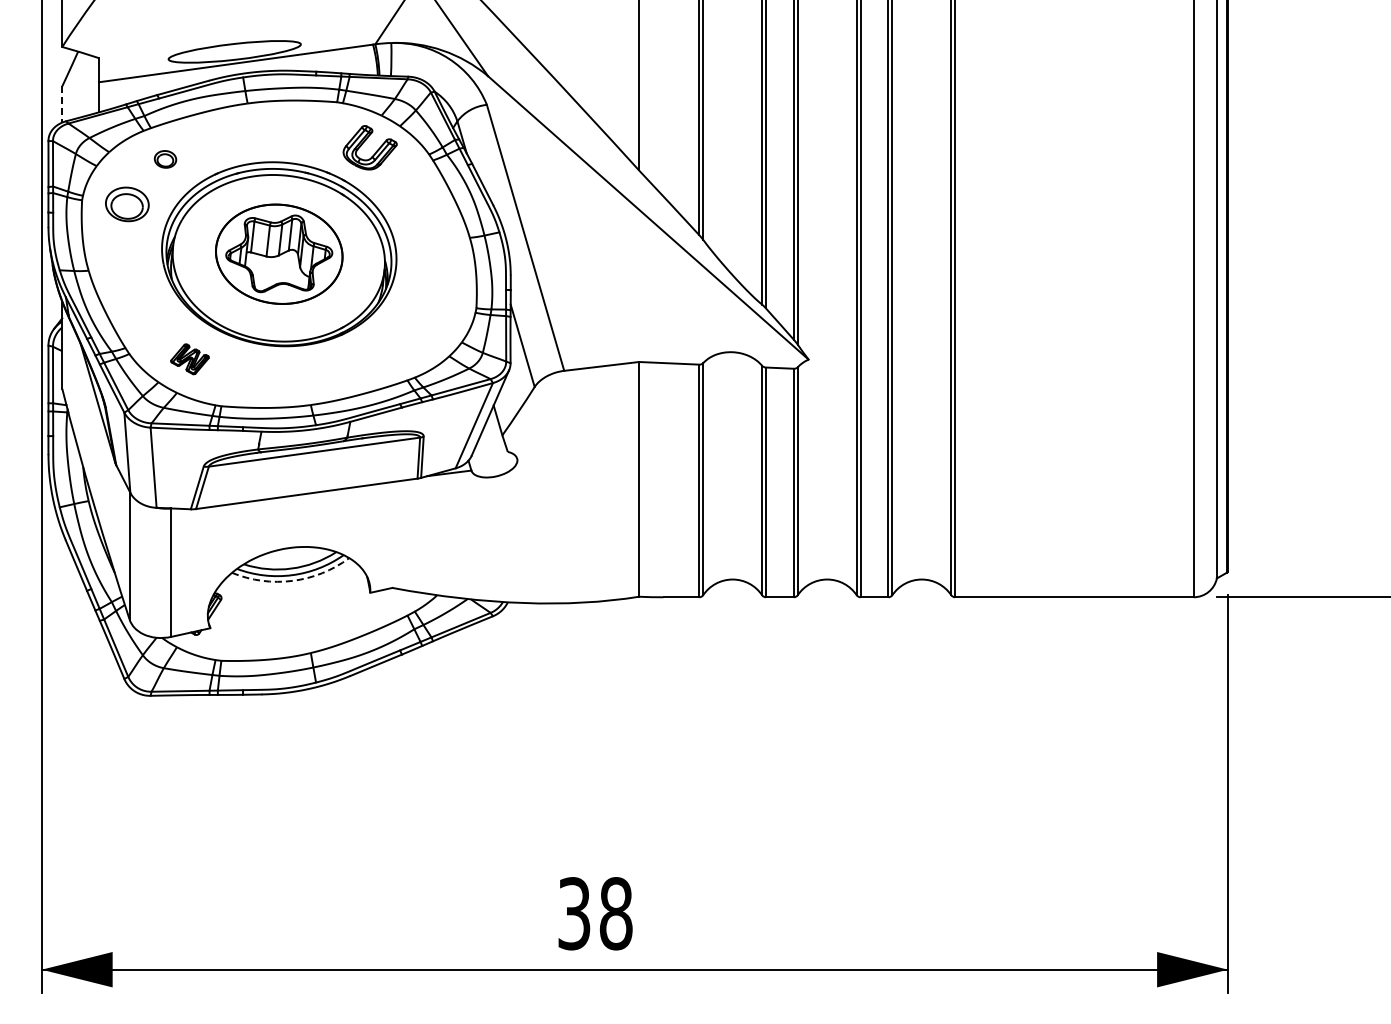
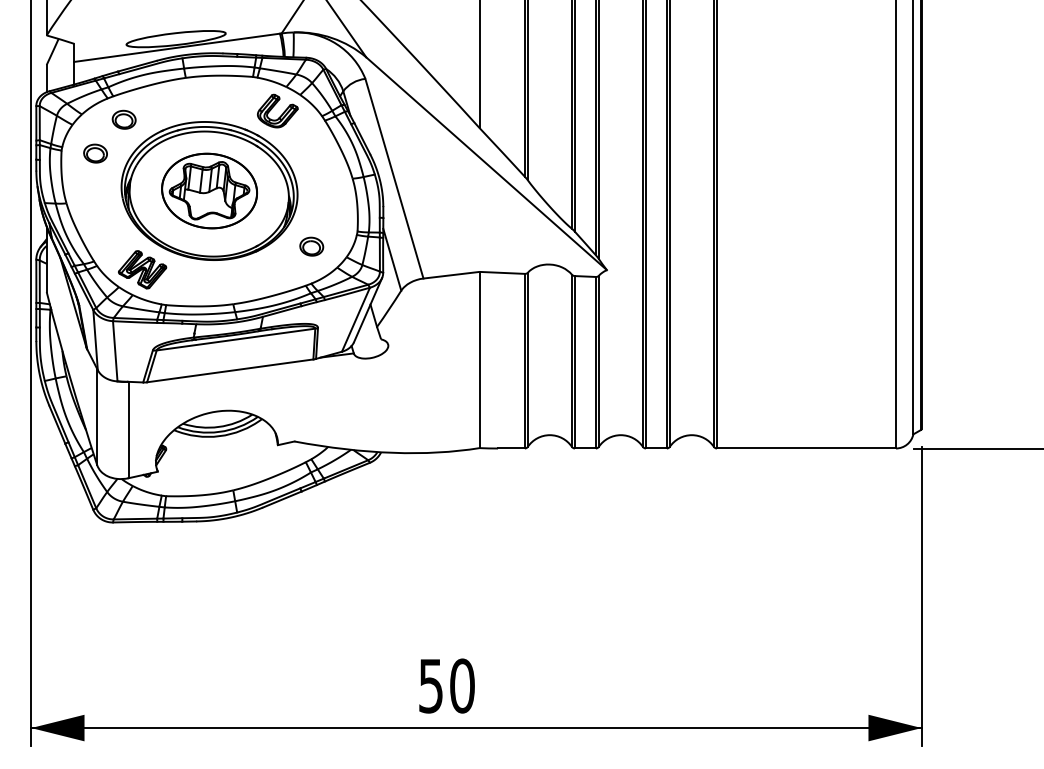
line: (62, 104) -> (46, 78), dashed -> solid
part: (165, 159) -> (124, 119), size x1.43
part: (127, 204) -> (95, 153), size x0.71
part: (415, 328) -> (311, 246), added
part: (189, 359) -> (142, 270), size x1.67
arc: (292, 580) -> (219, 435), dashed -> solid
text: (595, 913) -> (446, 685), 38 -> 50

